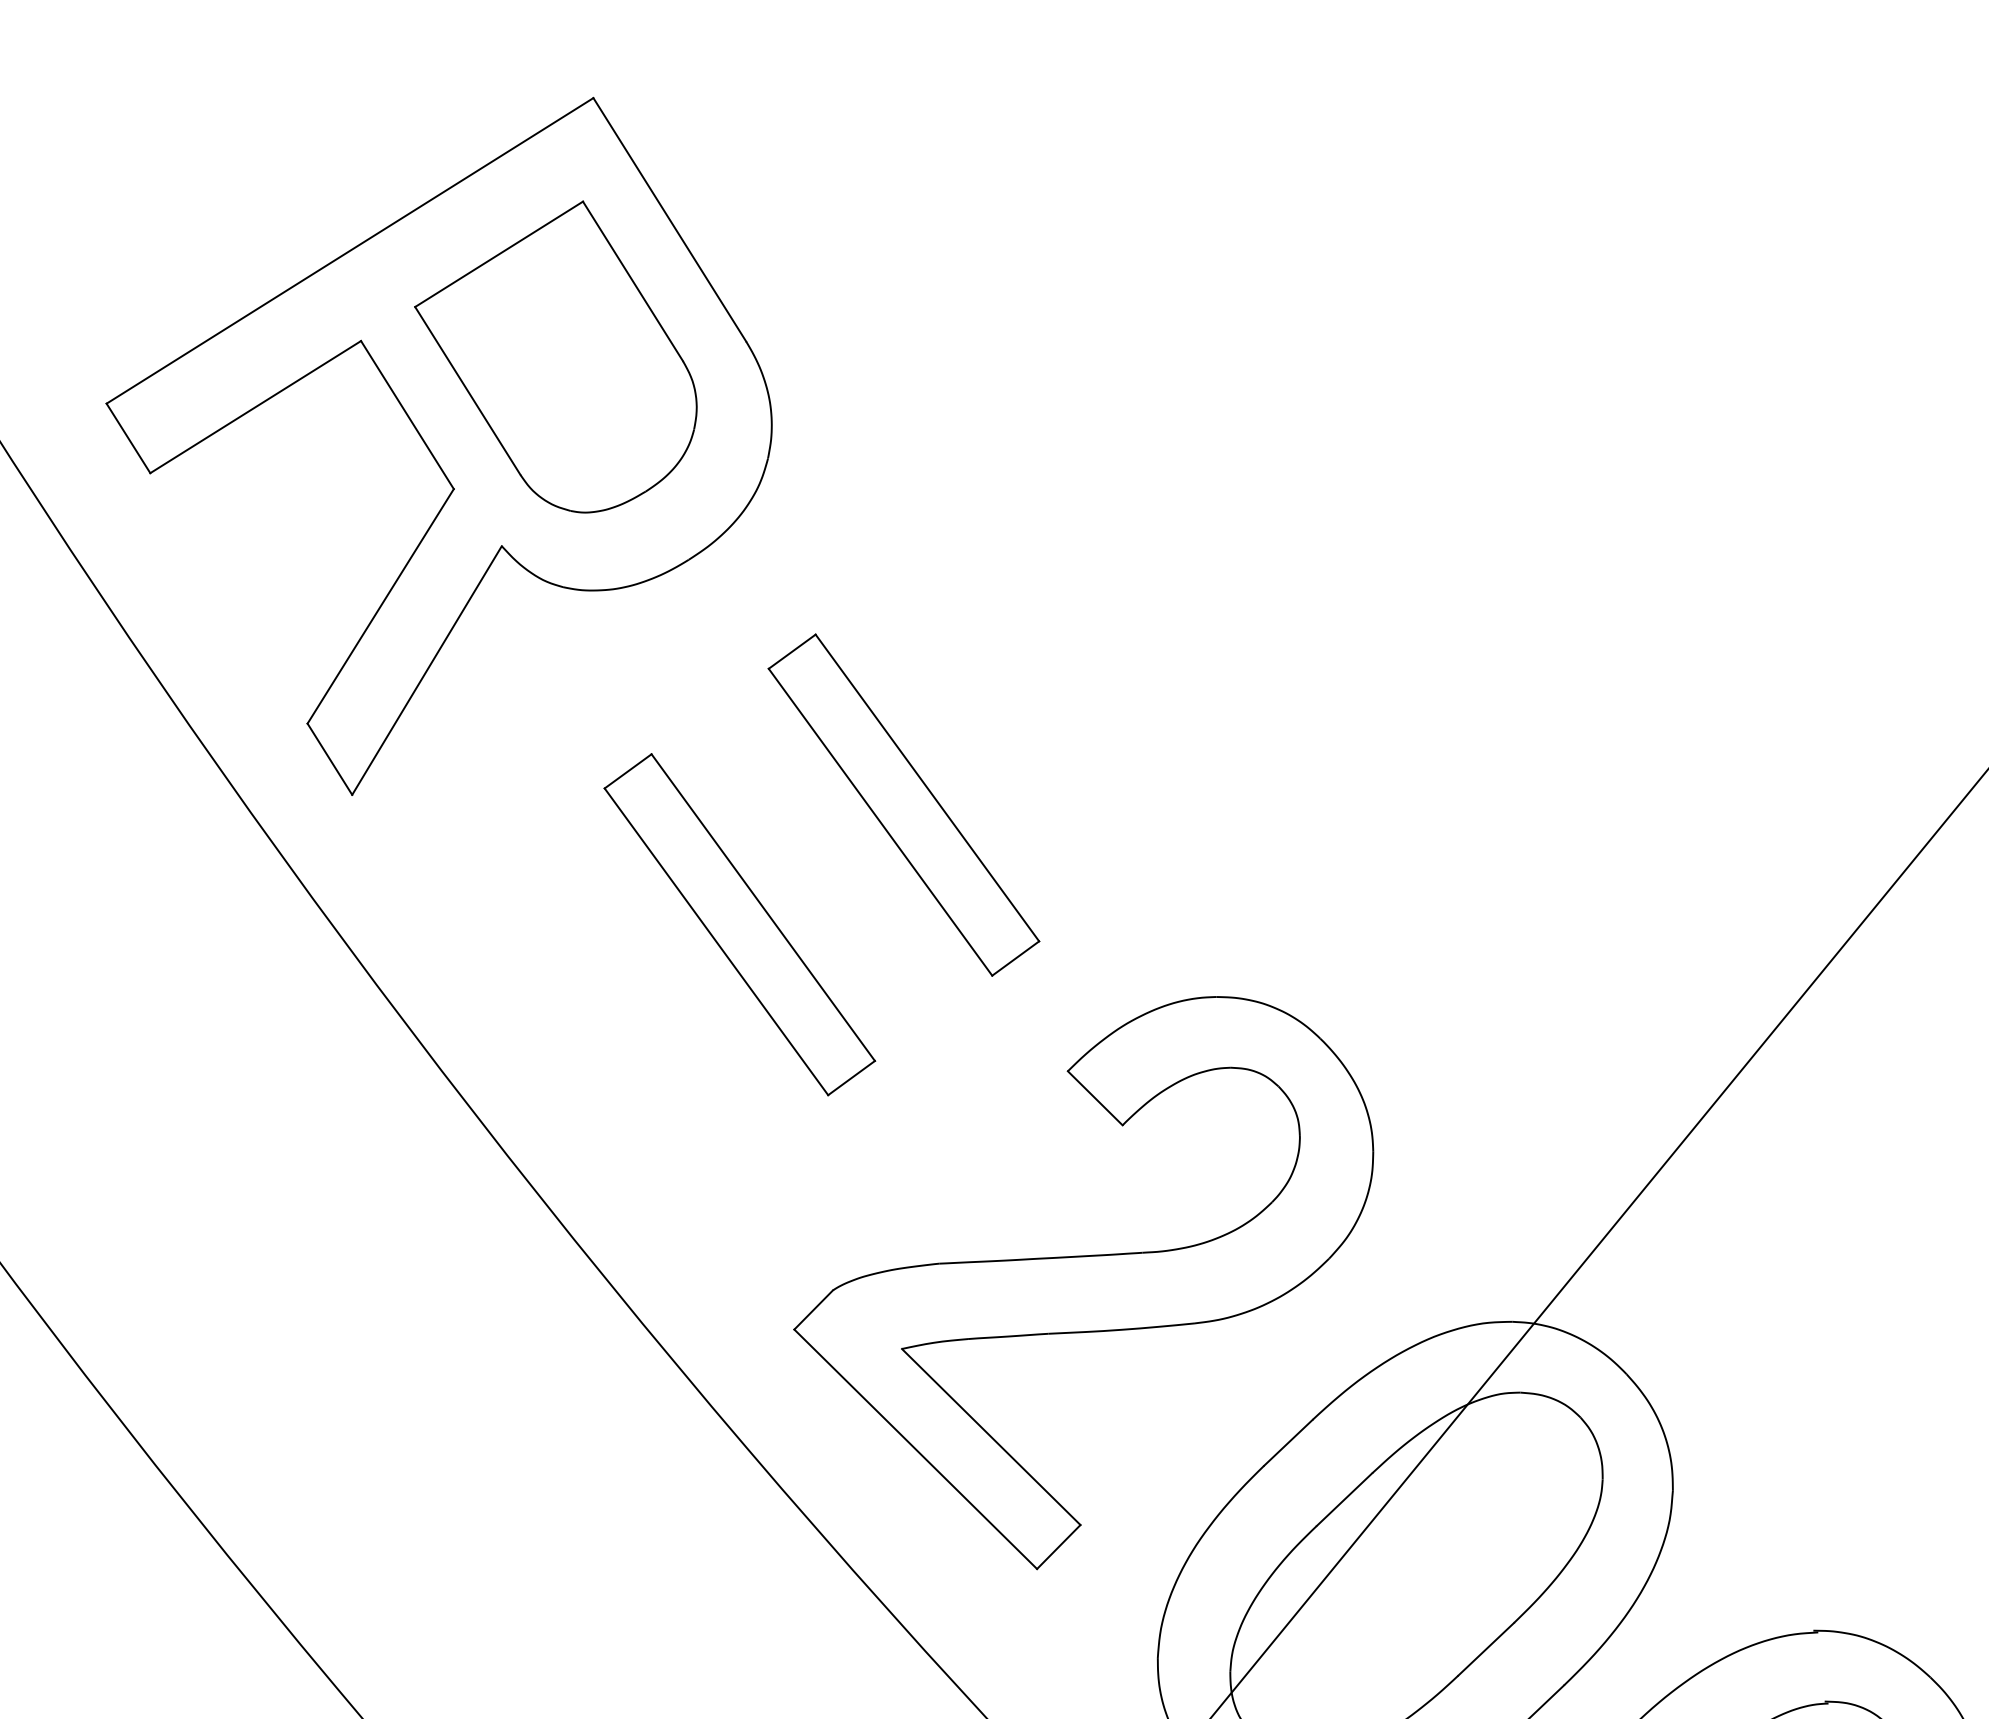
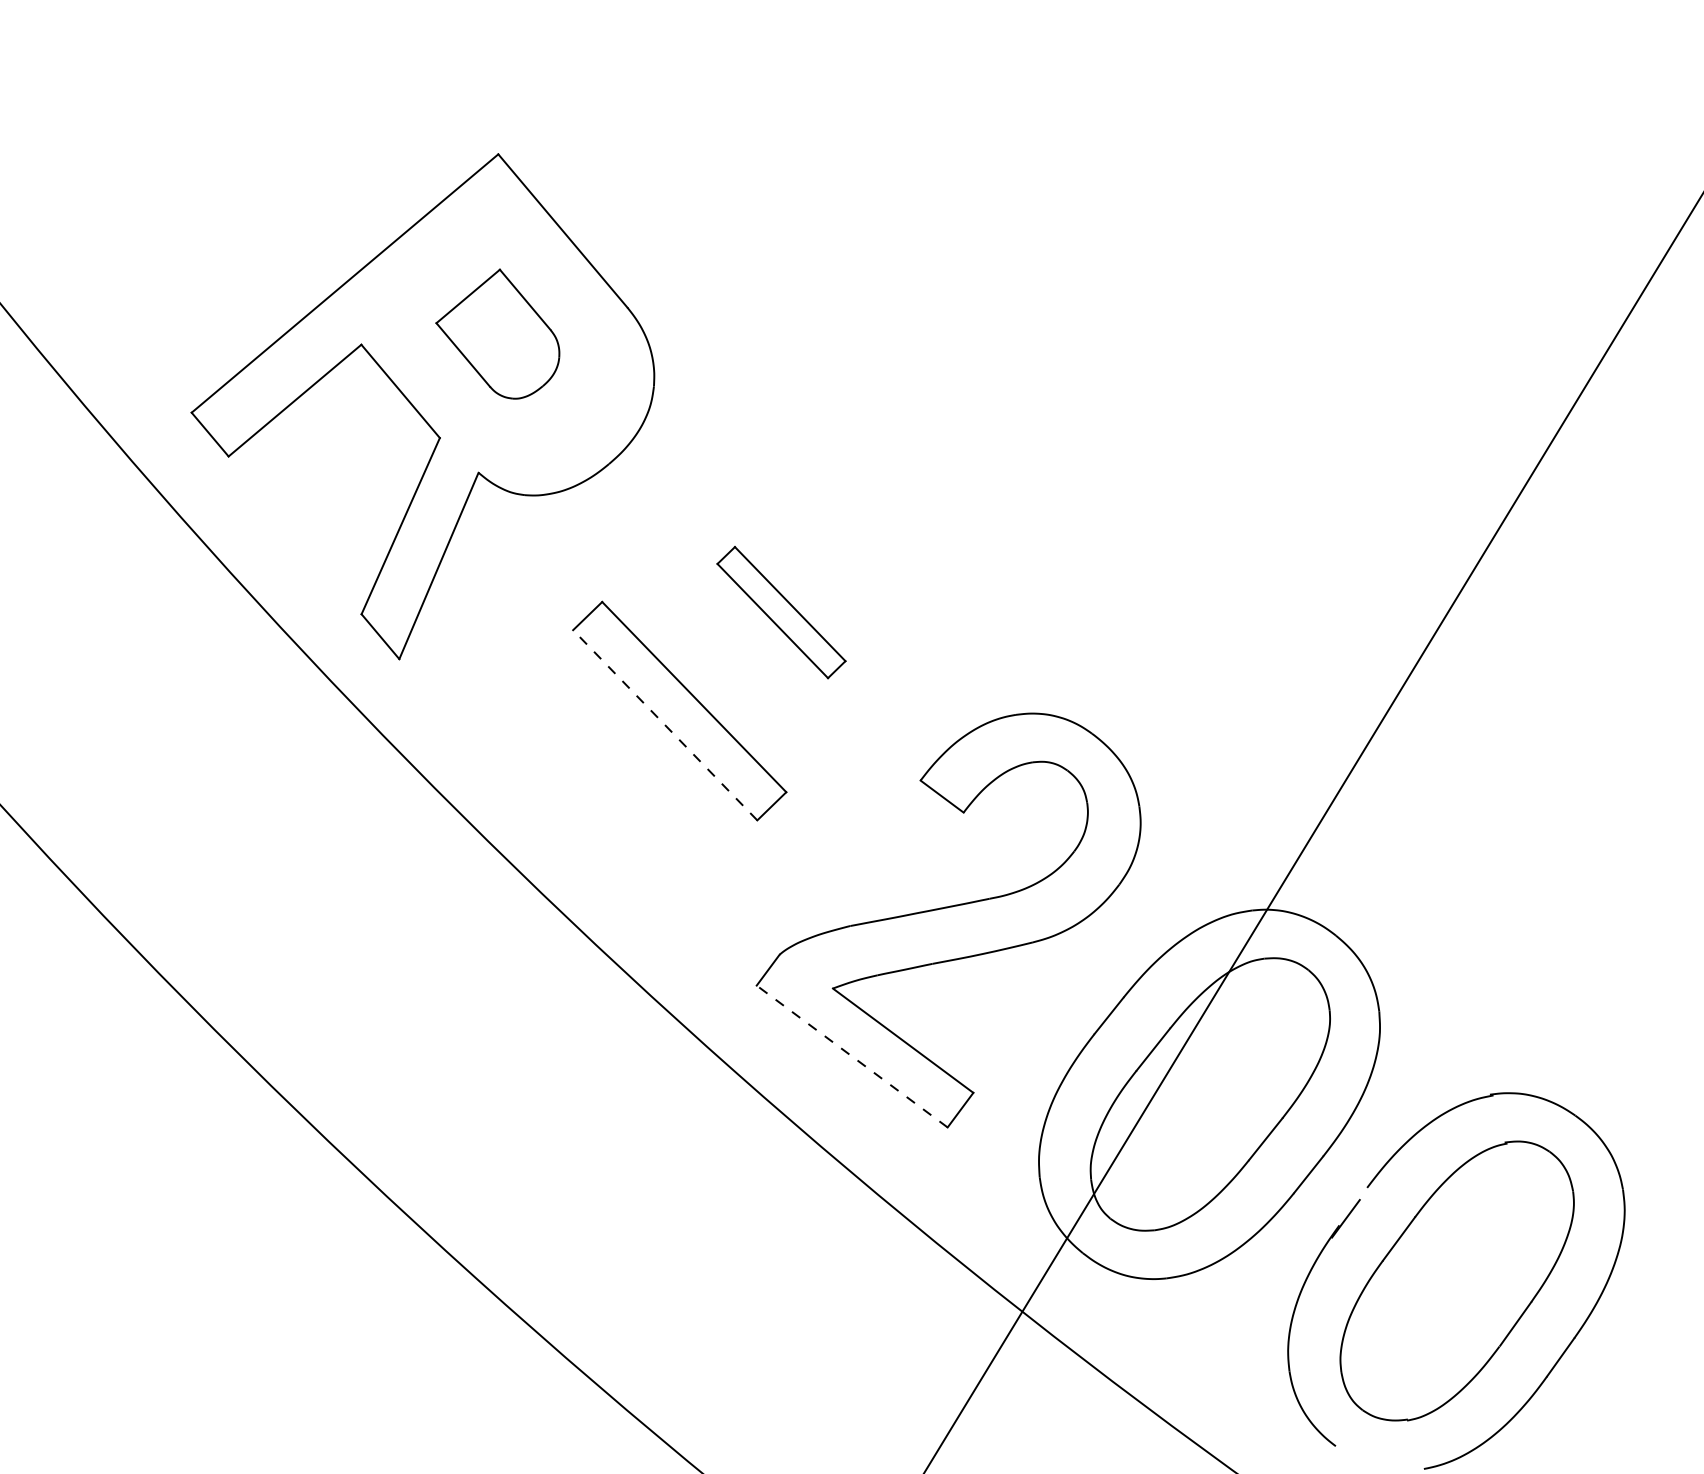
part: (556, 352) -> (497, 333), size x0.6
part: (903, 804) -> (781, 612), size x0.6
line: (715, 940) -> (664, 724), solid -> dashed
line: (916, 1449) -> (852, 1056), solid -> dashed

